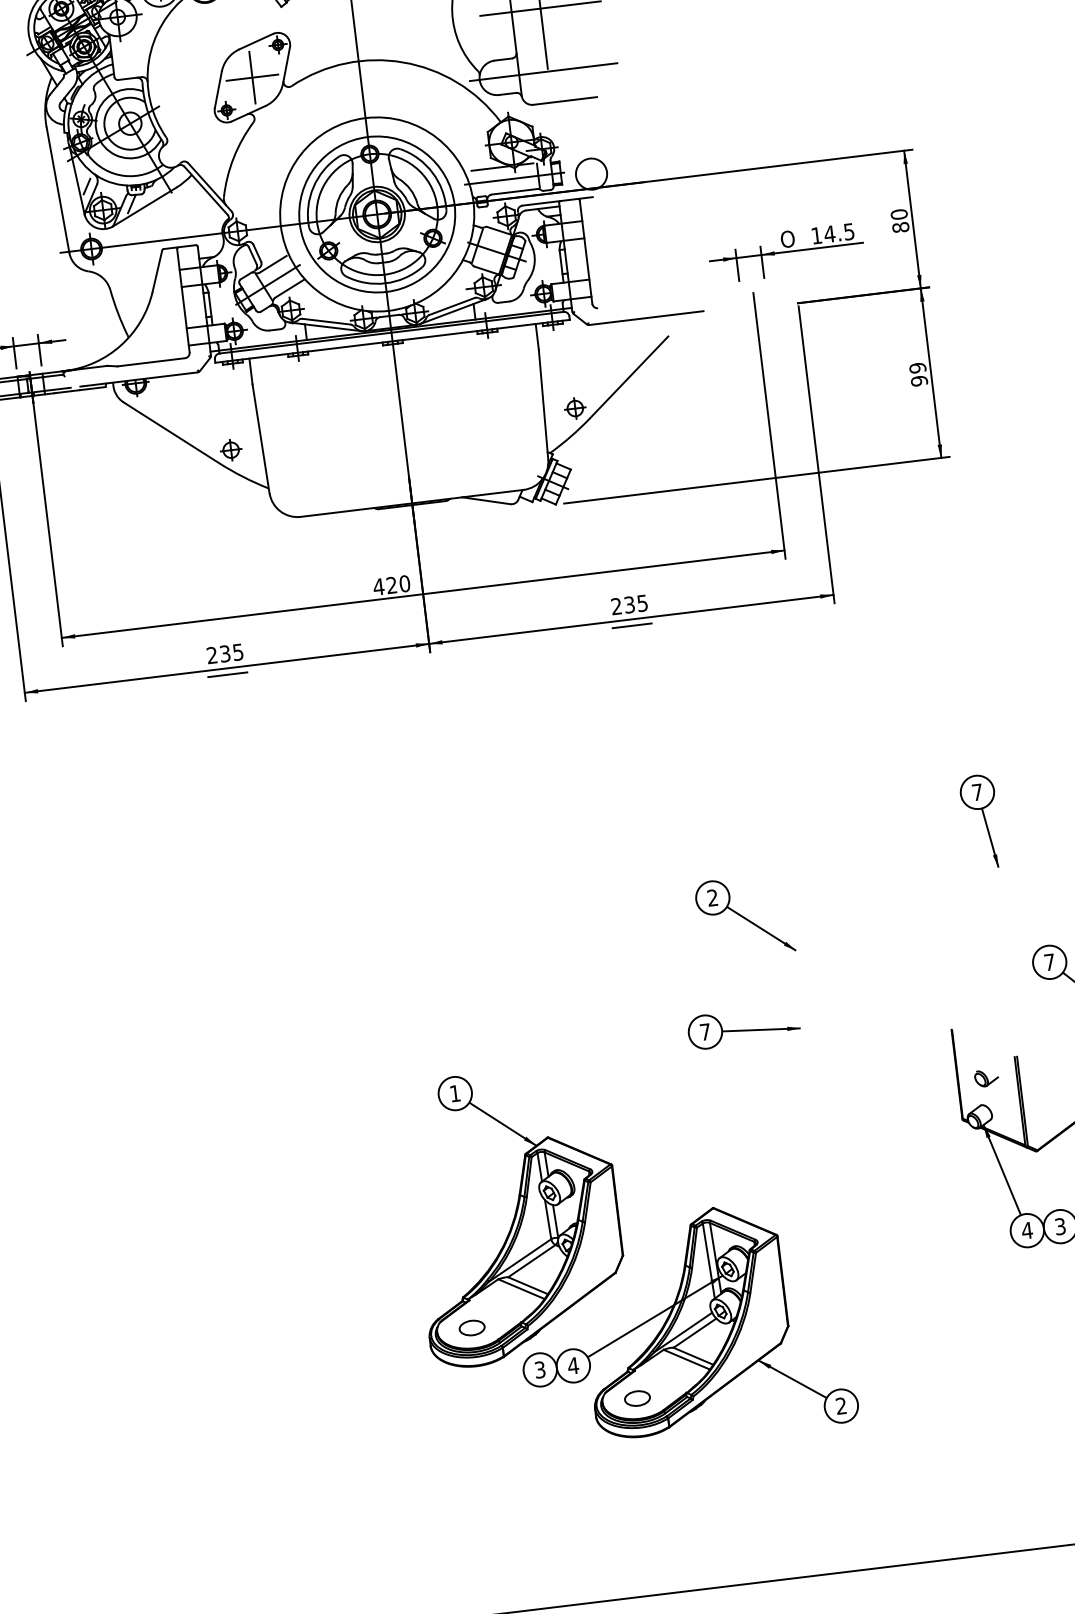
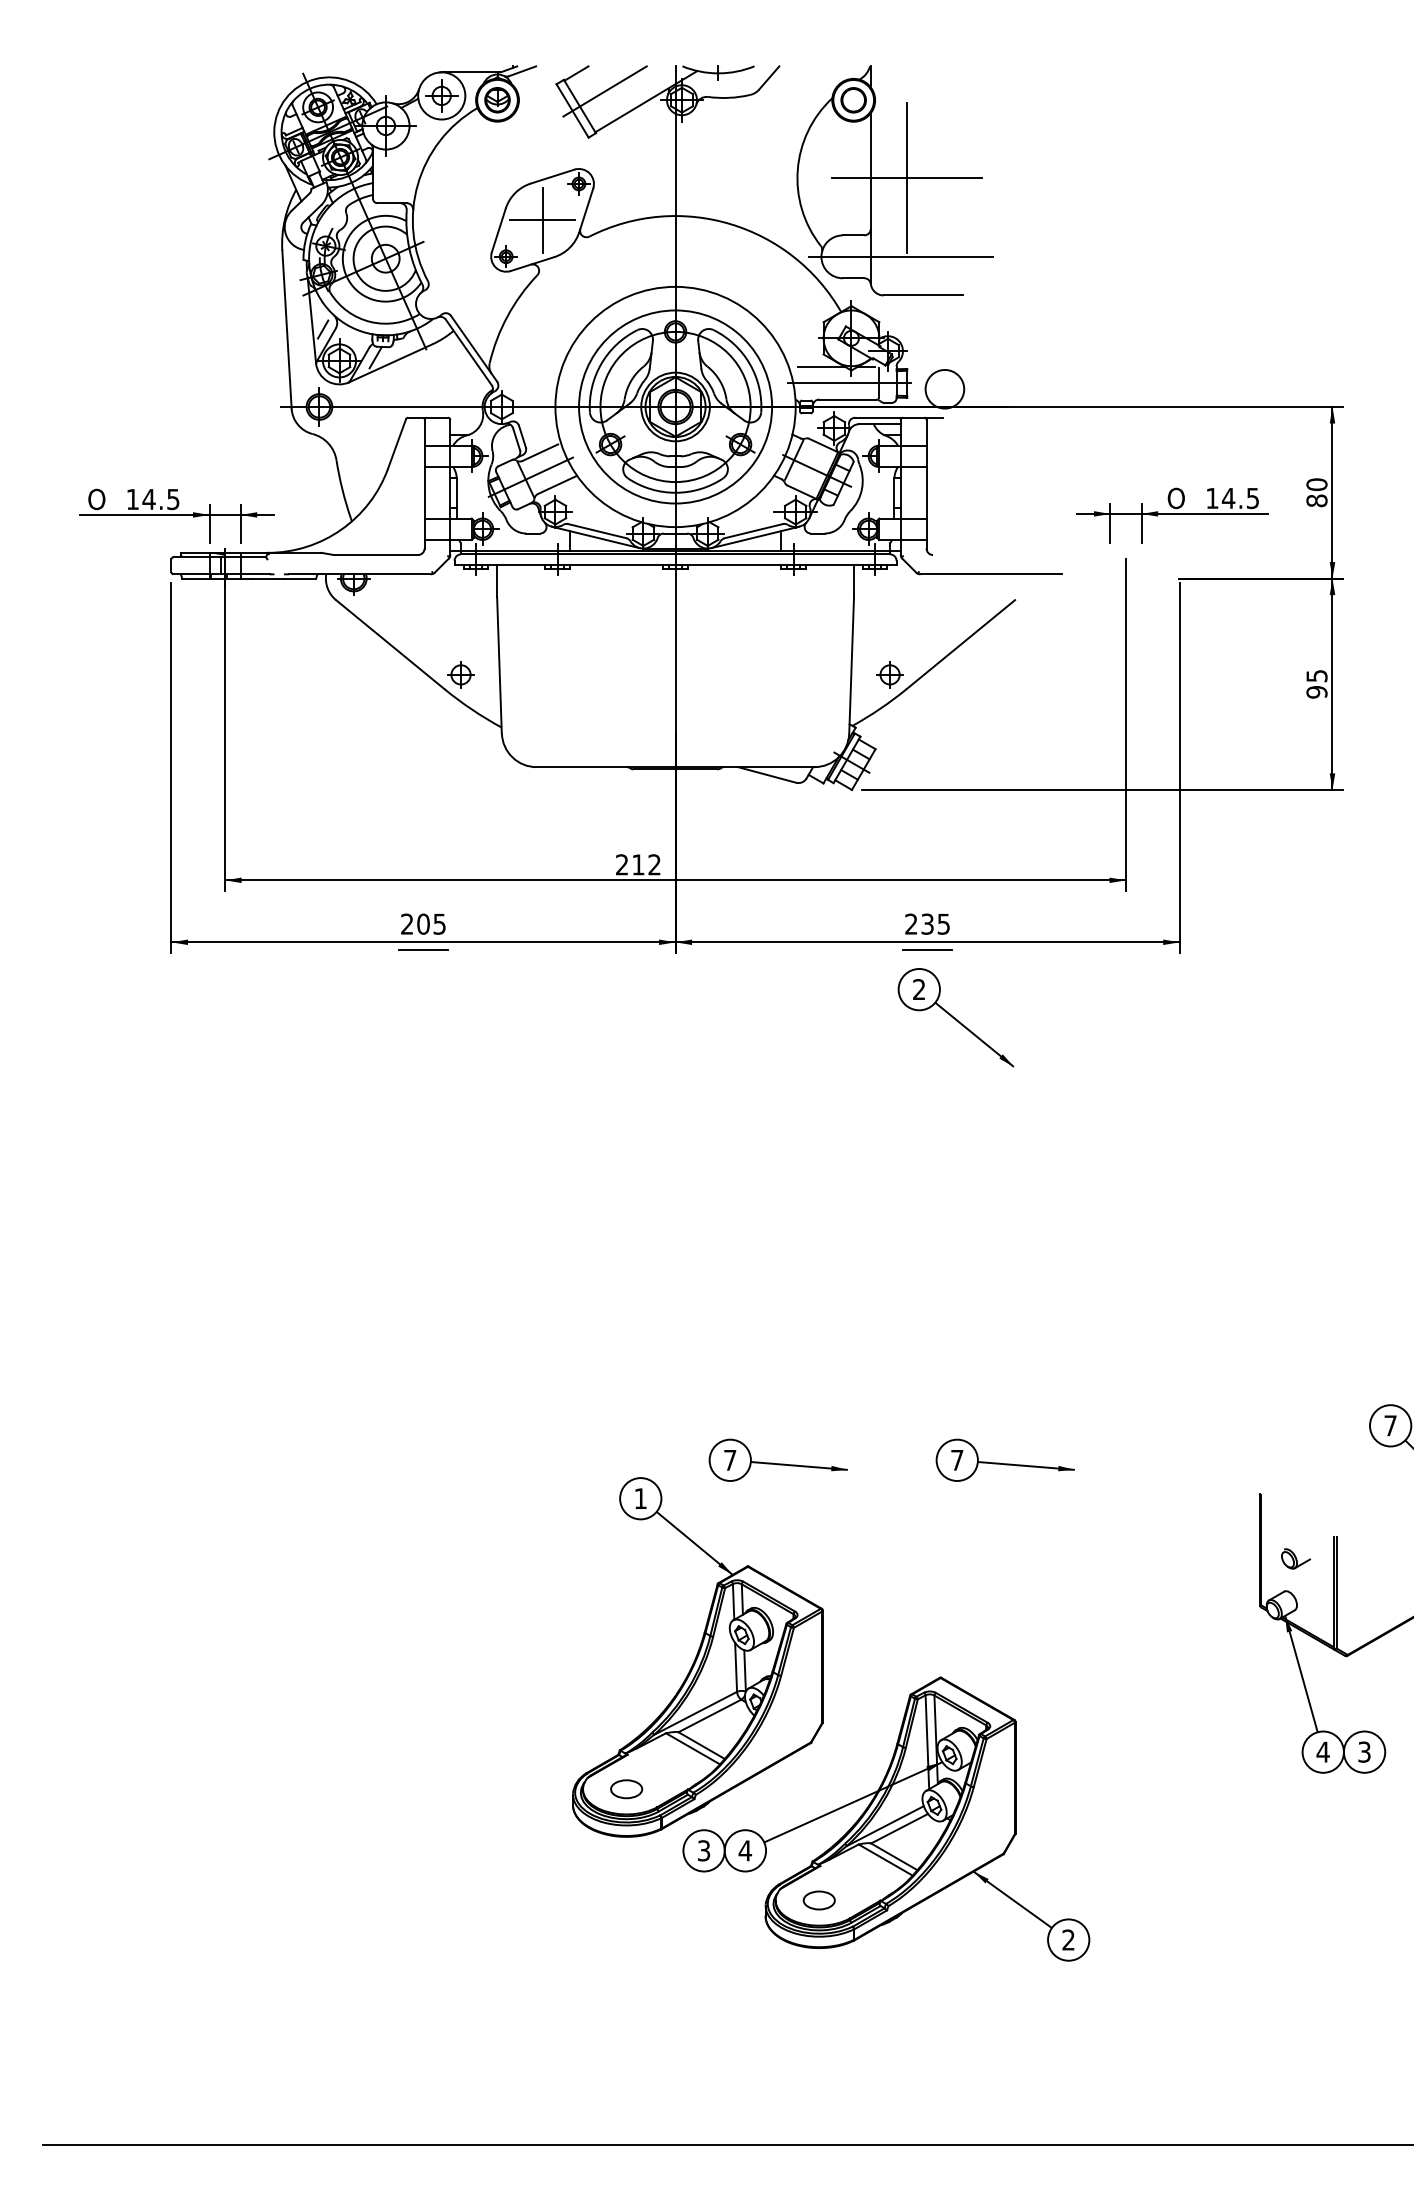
text: (917, 367) -> (1316, 675), 99 -> 95
text: (391, 585) -> (638, 864), 420 -> 212
text: (225, 653) -> (423, 923), 235 -> 205
part: (980, 821) -> (1326, 1242), removed
part: (744, 916) -> (955, 1017), moved
part: (561, 1048) -> (777, 1459), added

